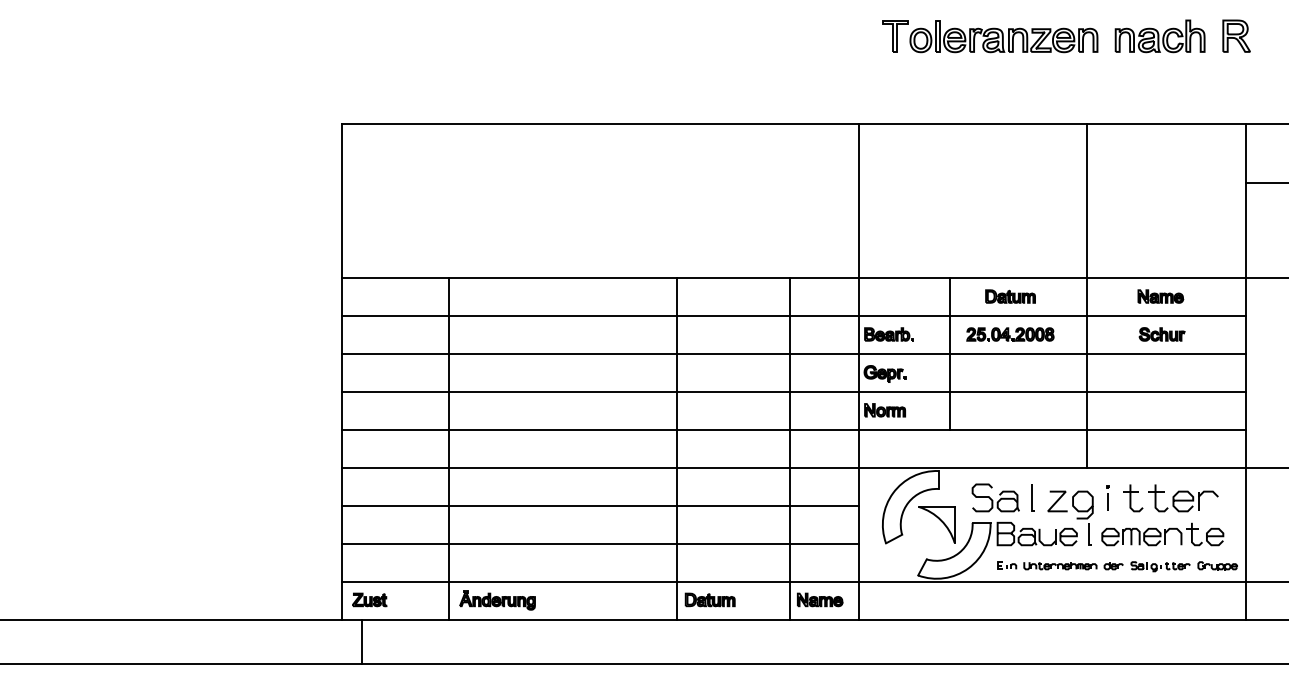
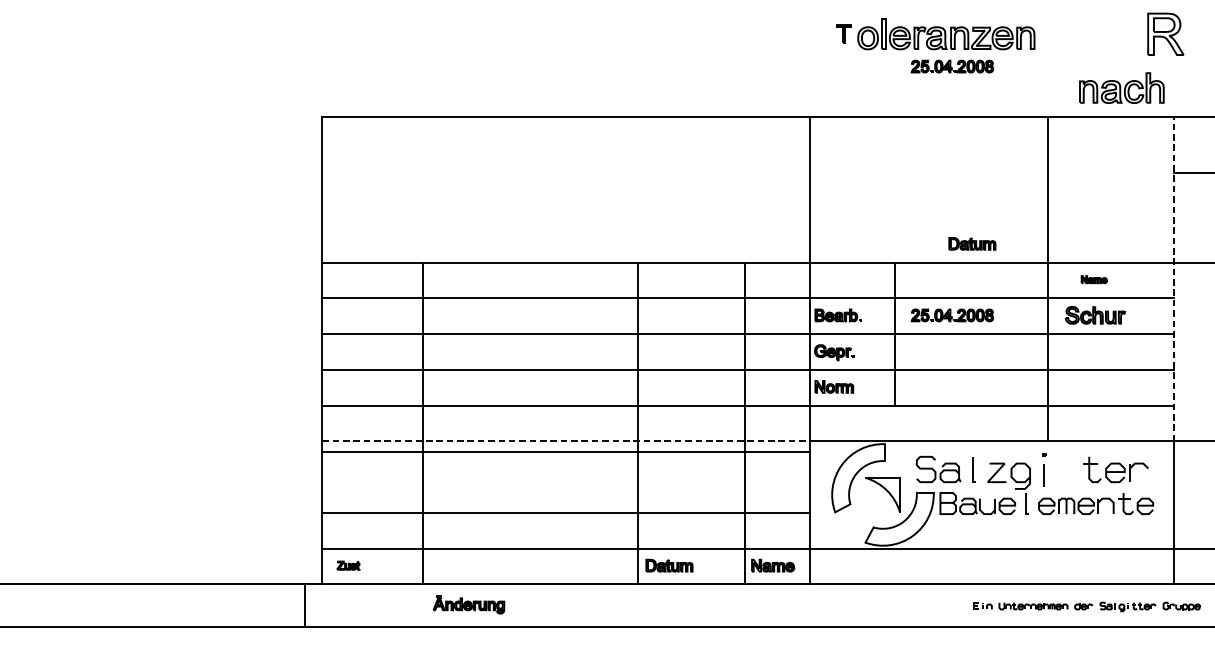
part: (1236, 35) -> (1165, 33), size x1.4
part: (895, 36) -> (844, 34), size x0.6
part: (1159, 36) -> (1121, 88), moved
part: (1010, 70) -> (952, 66), added
line: (1086, 295) -> (1047, 278), moved
part: (1010, 296) -> (972, 243), moved
part: (1160, 296) -> (1093, 279), size x0.6
line: (1245, 296) -> (1174, 279), solid -> dashed
part: (1161, 334) -> (1094, 315), size x1.4
line: (600, 467) -> (566, 440), solid -> dashed
part: (1107, 497) -> (1043, 469), size x1.4
part: (1133, 498) -> (1068, 470), removed
line: (599, 505) -> (565, 451), moved
part: (1117, 566) -> (1087, 606), moved
part: (369, 599) -> (348, 565), size x0.7
part: (497, 600) -> (468, 604), moved
line: (361, 641) -> (304, 604), moved

